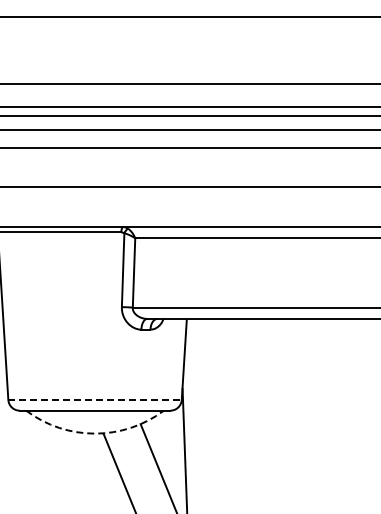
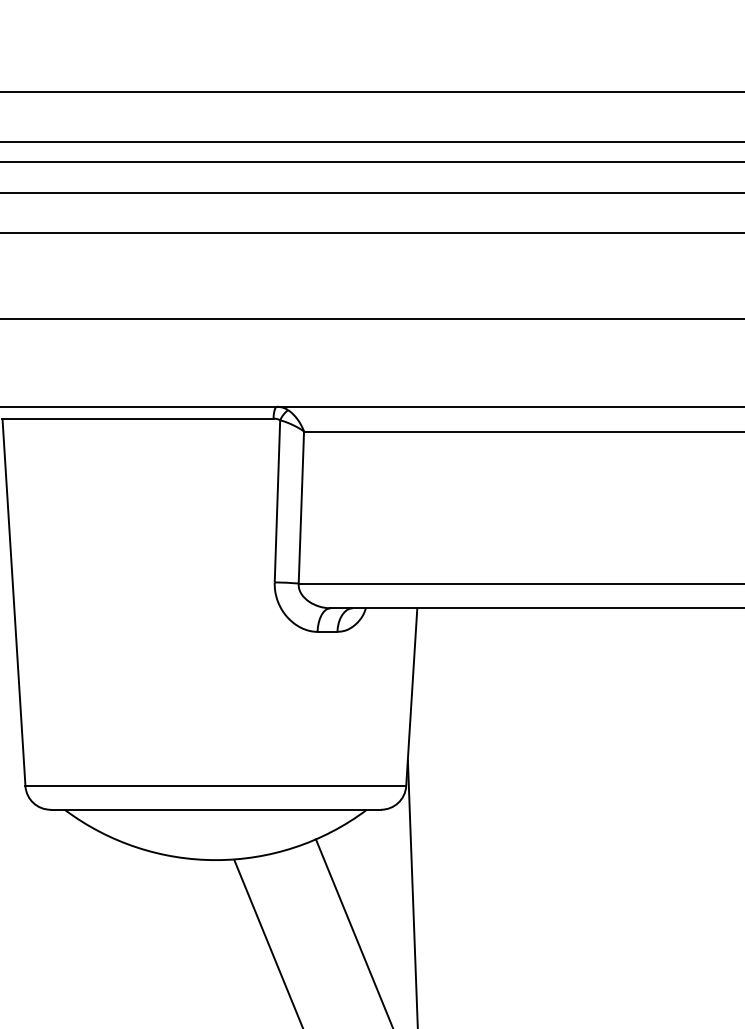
line: (95, 399) -> (216, 785), dashed -> solid
arc: (95, 433) -> (216, 859), dashed -> solid

